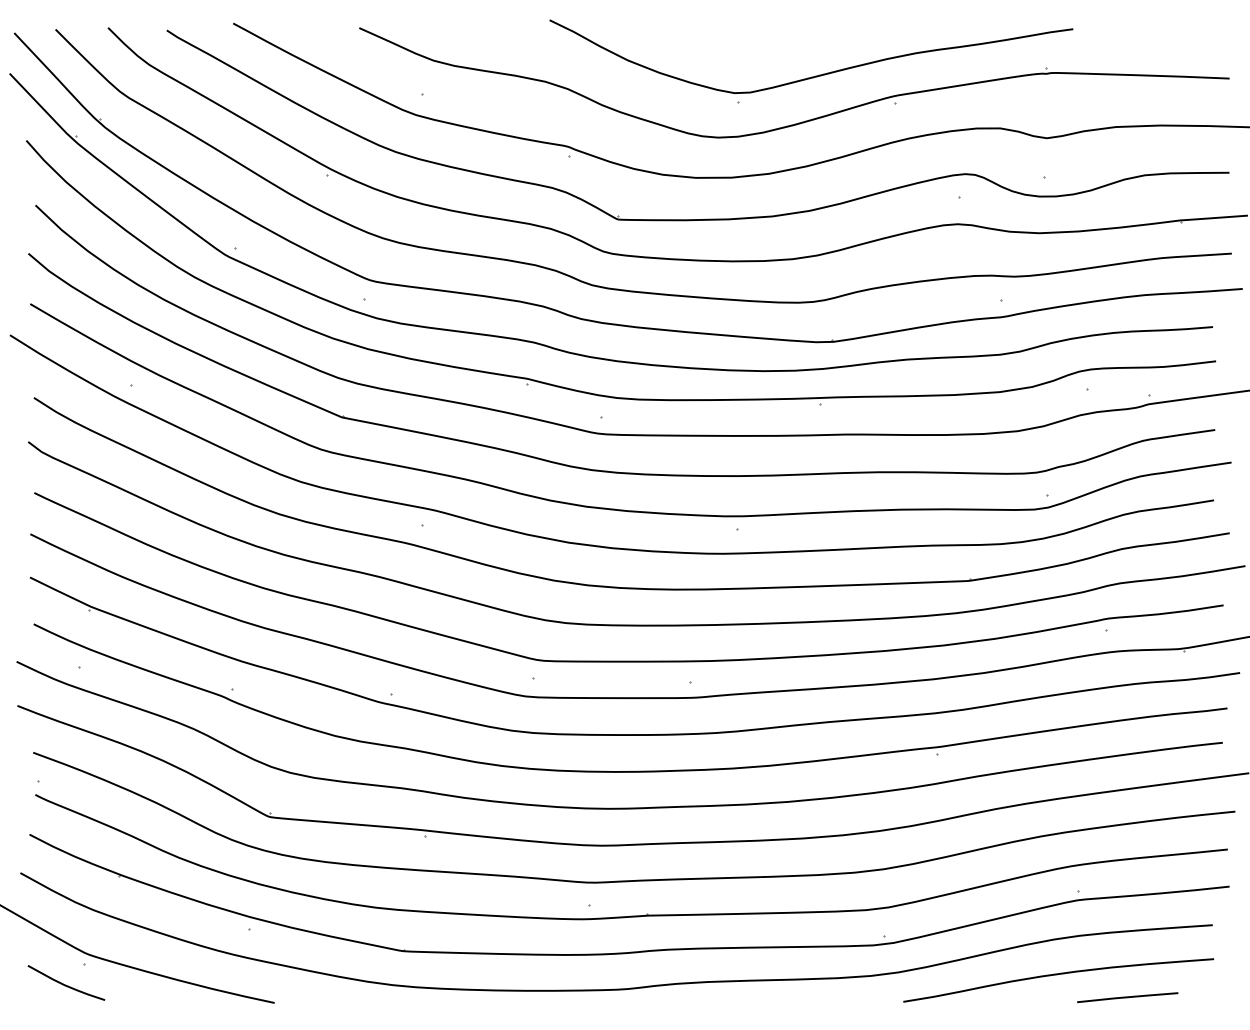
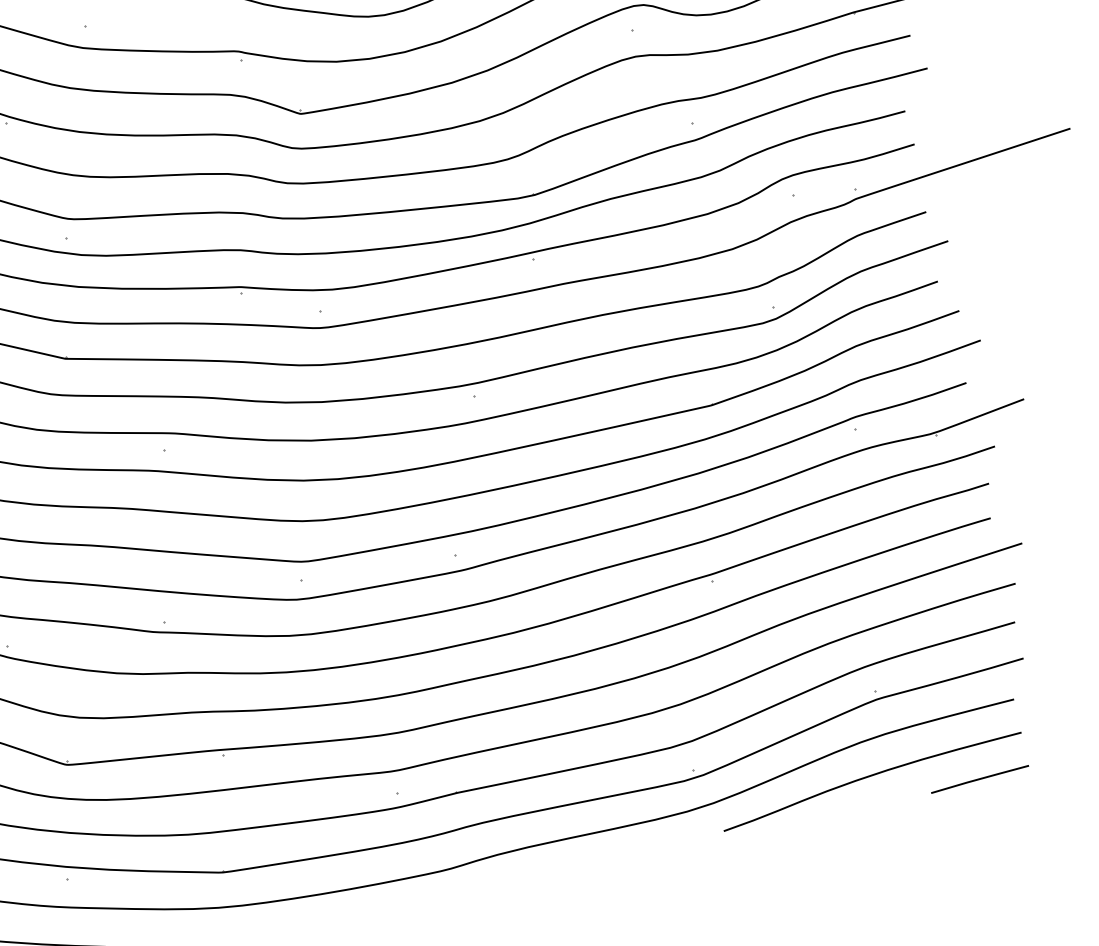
line: (1127, 997) -> (979, 779), moved

